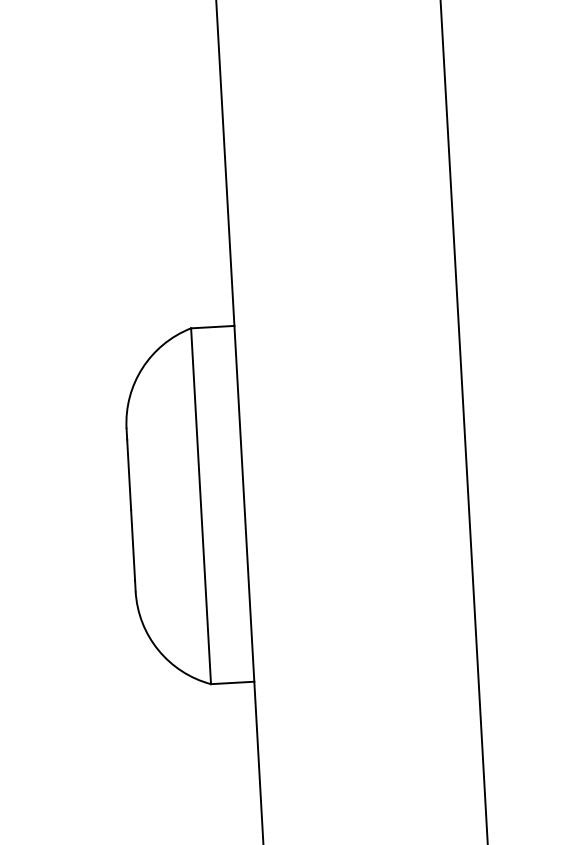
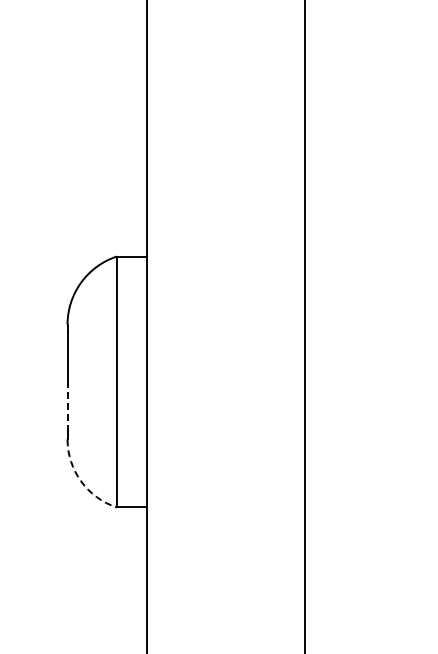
line: (133, 544) -> (67, 406), solid -> dashed
arc: (158, 650) -> (81, 481), solid -> dashed

